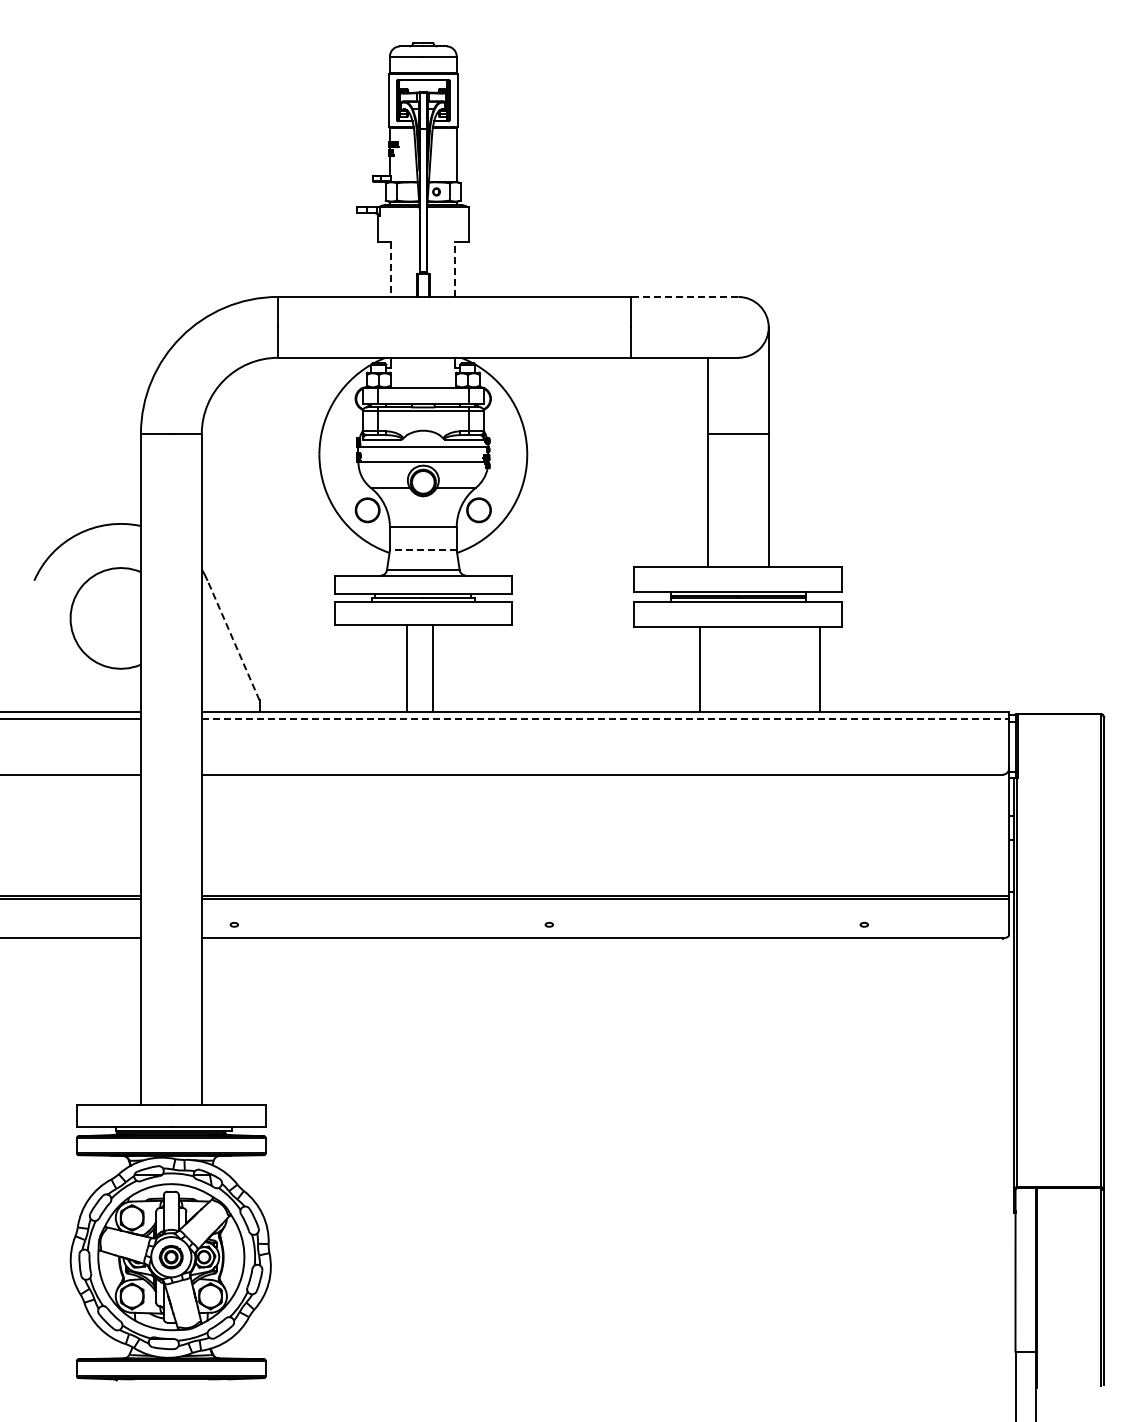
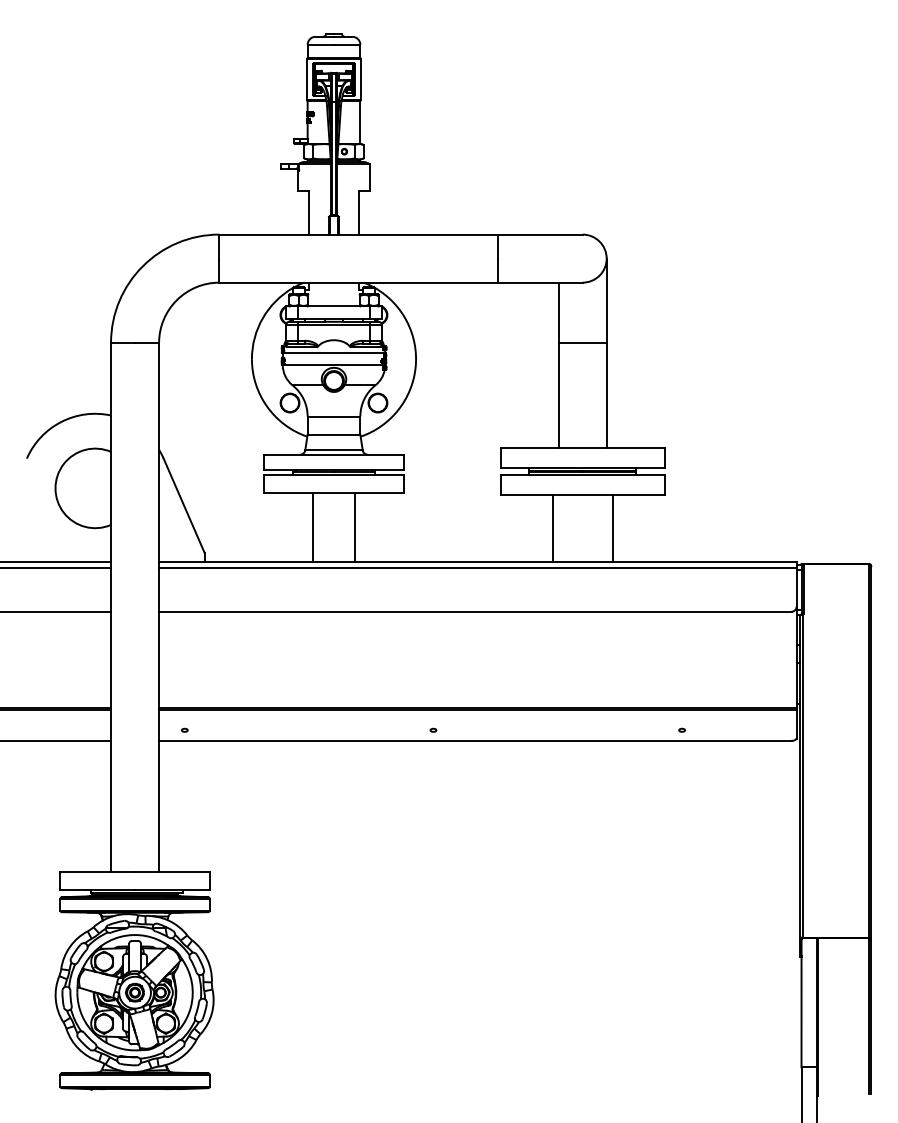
line: (391, 269) -> (308, 212), dashed -> solid
line: (455, 269) -> (359, 212), dashed -> solid
line: (684, 296) -> (540, 234), dashed -> solid
line: (422, 550) -> (333, 434), dashed -> solid
line: (233, 640) -> (184, 505), dashed -> solid
line: (406, 667) -> (354, 527), moved
line: (432, 667) -> (312, 527), moved
line: (820, 669) -> (612, 528), moved
line: (605, 719) -> (477, 568), dashed -> solid

